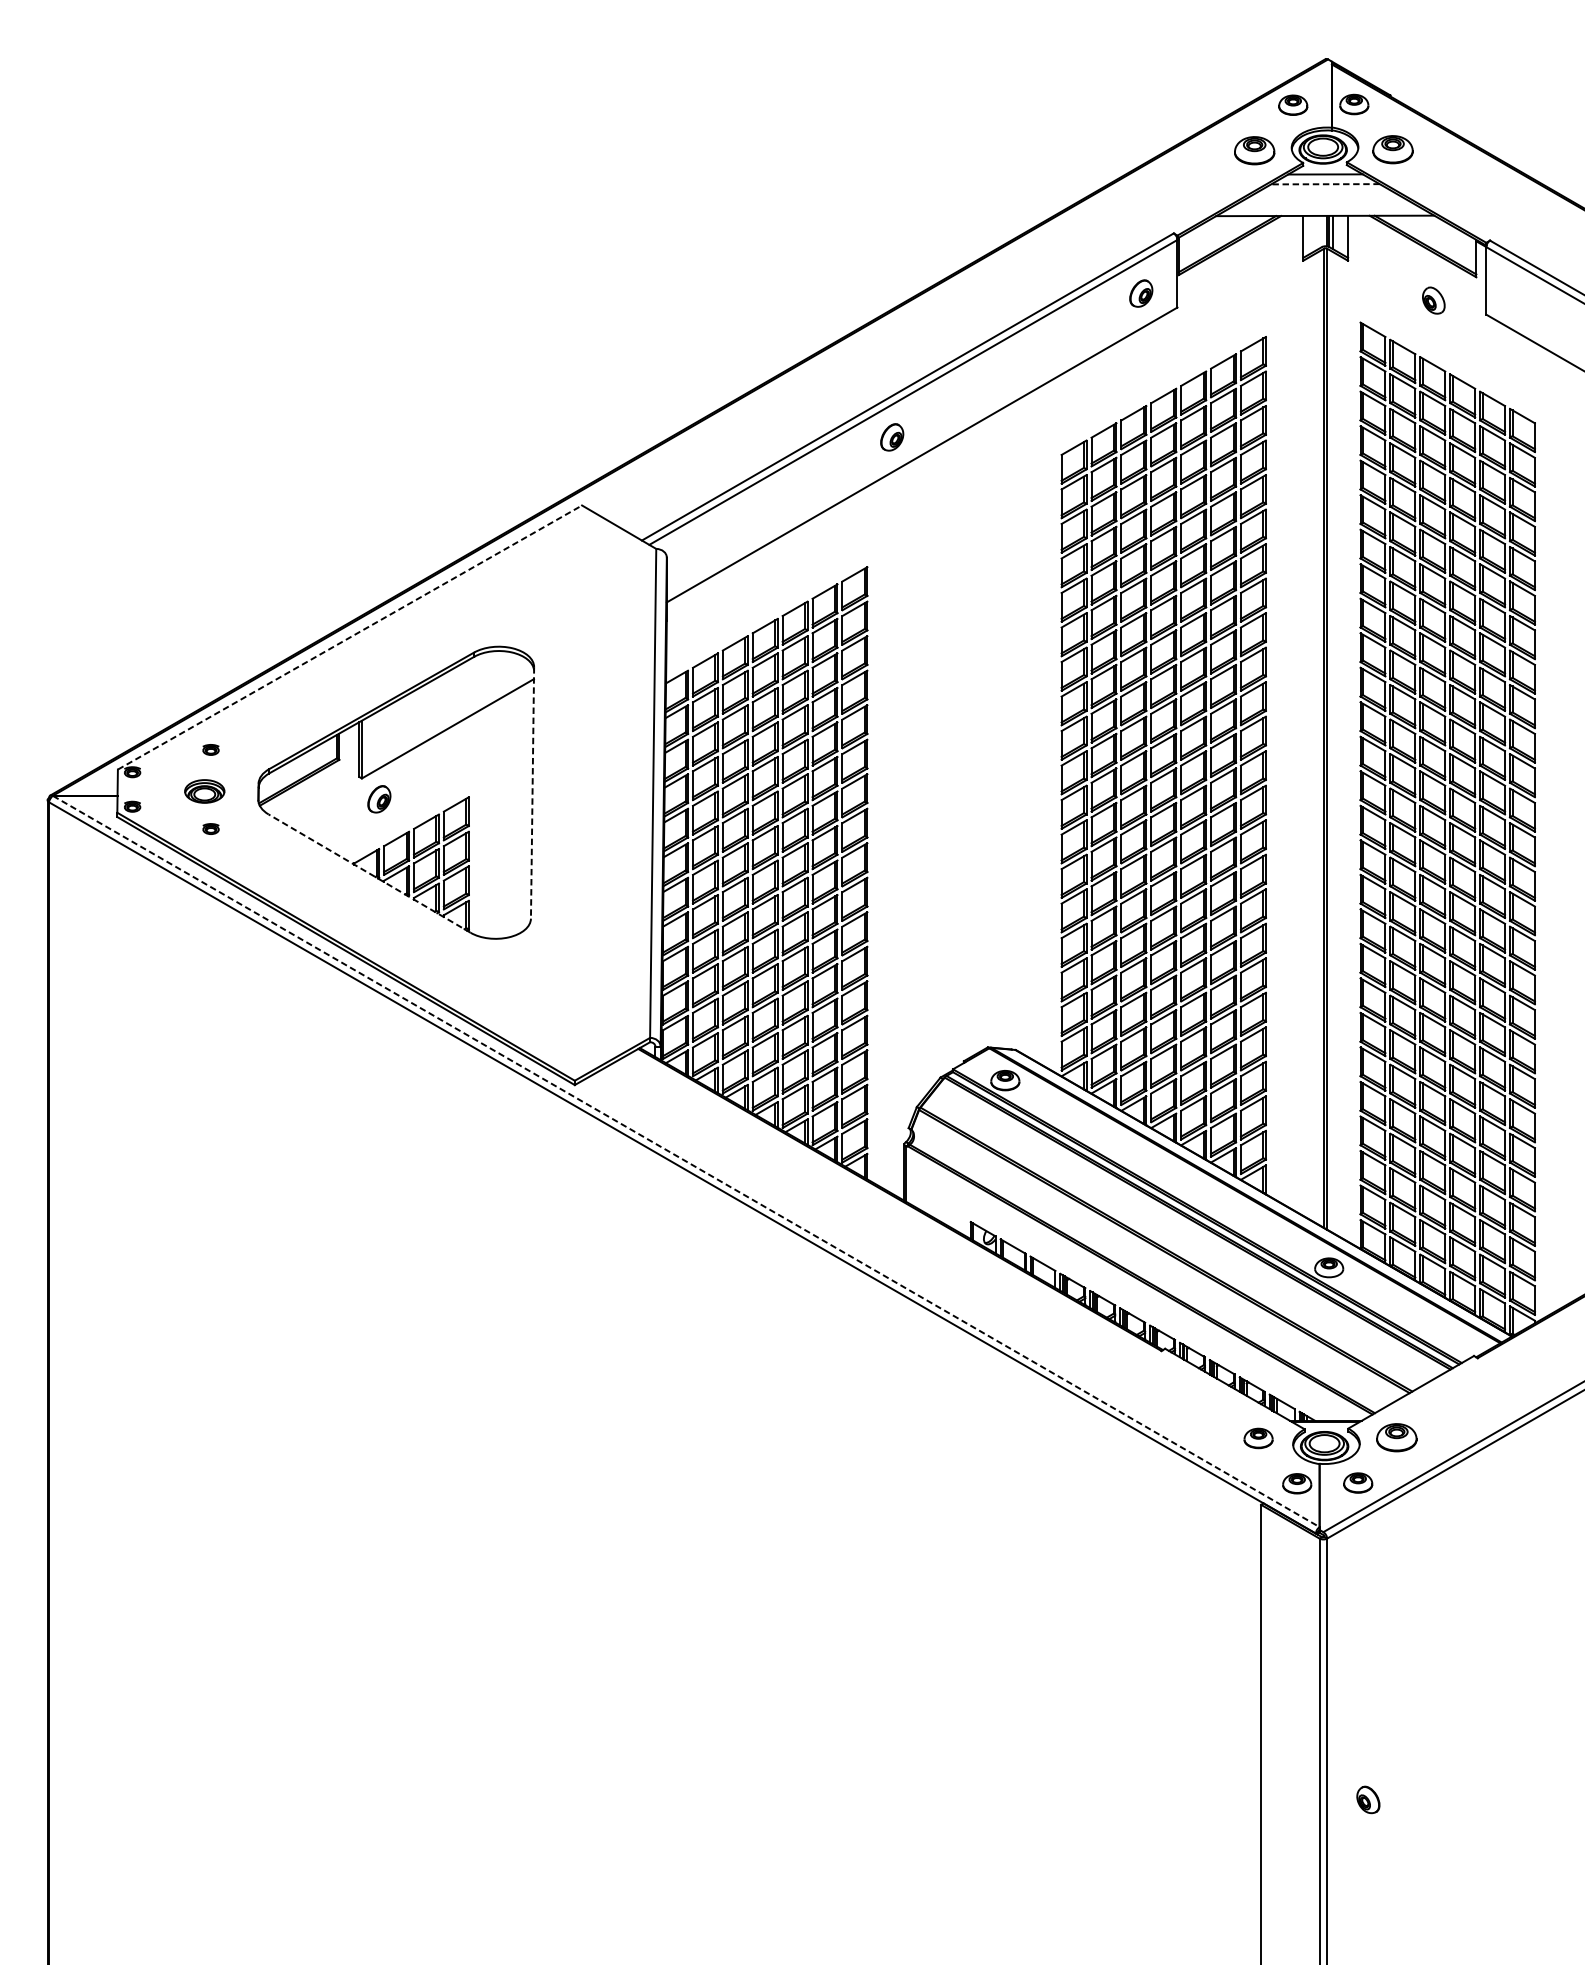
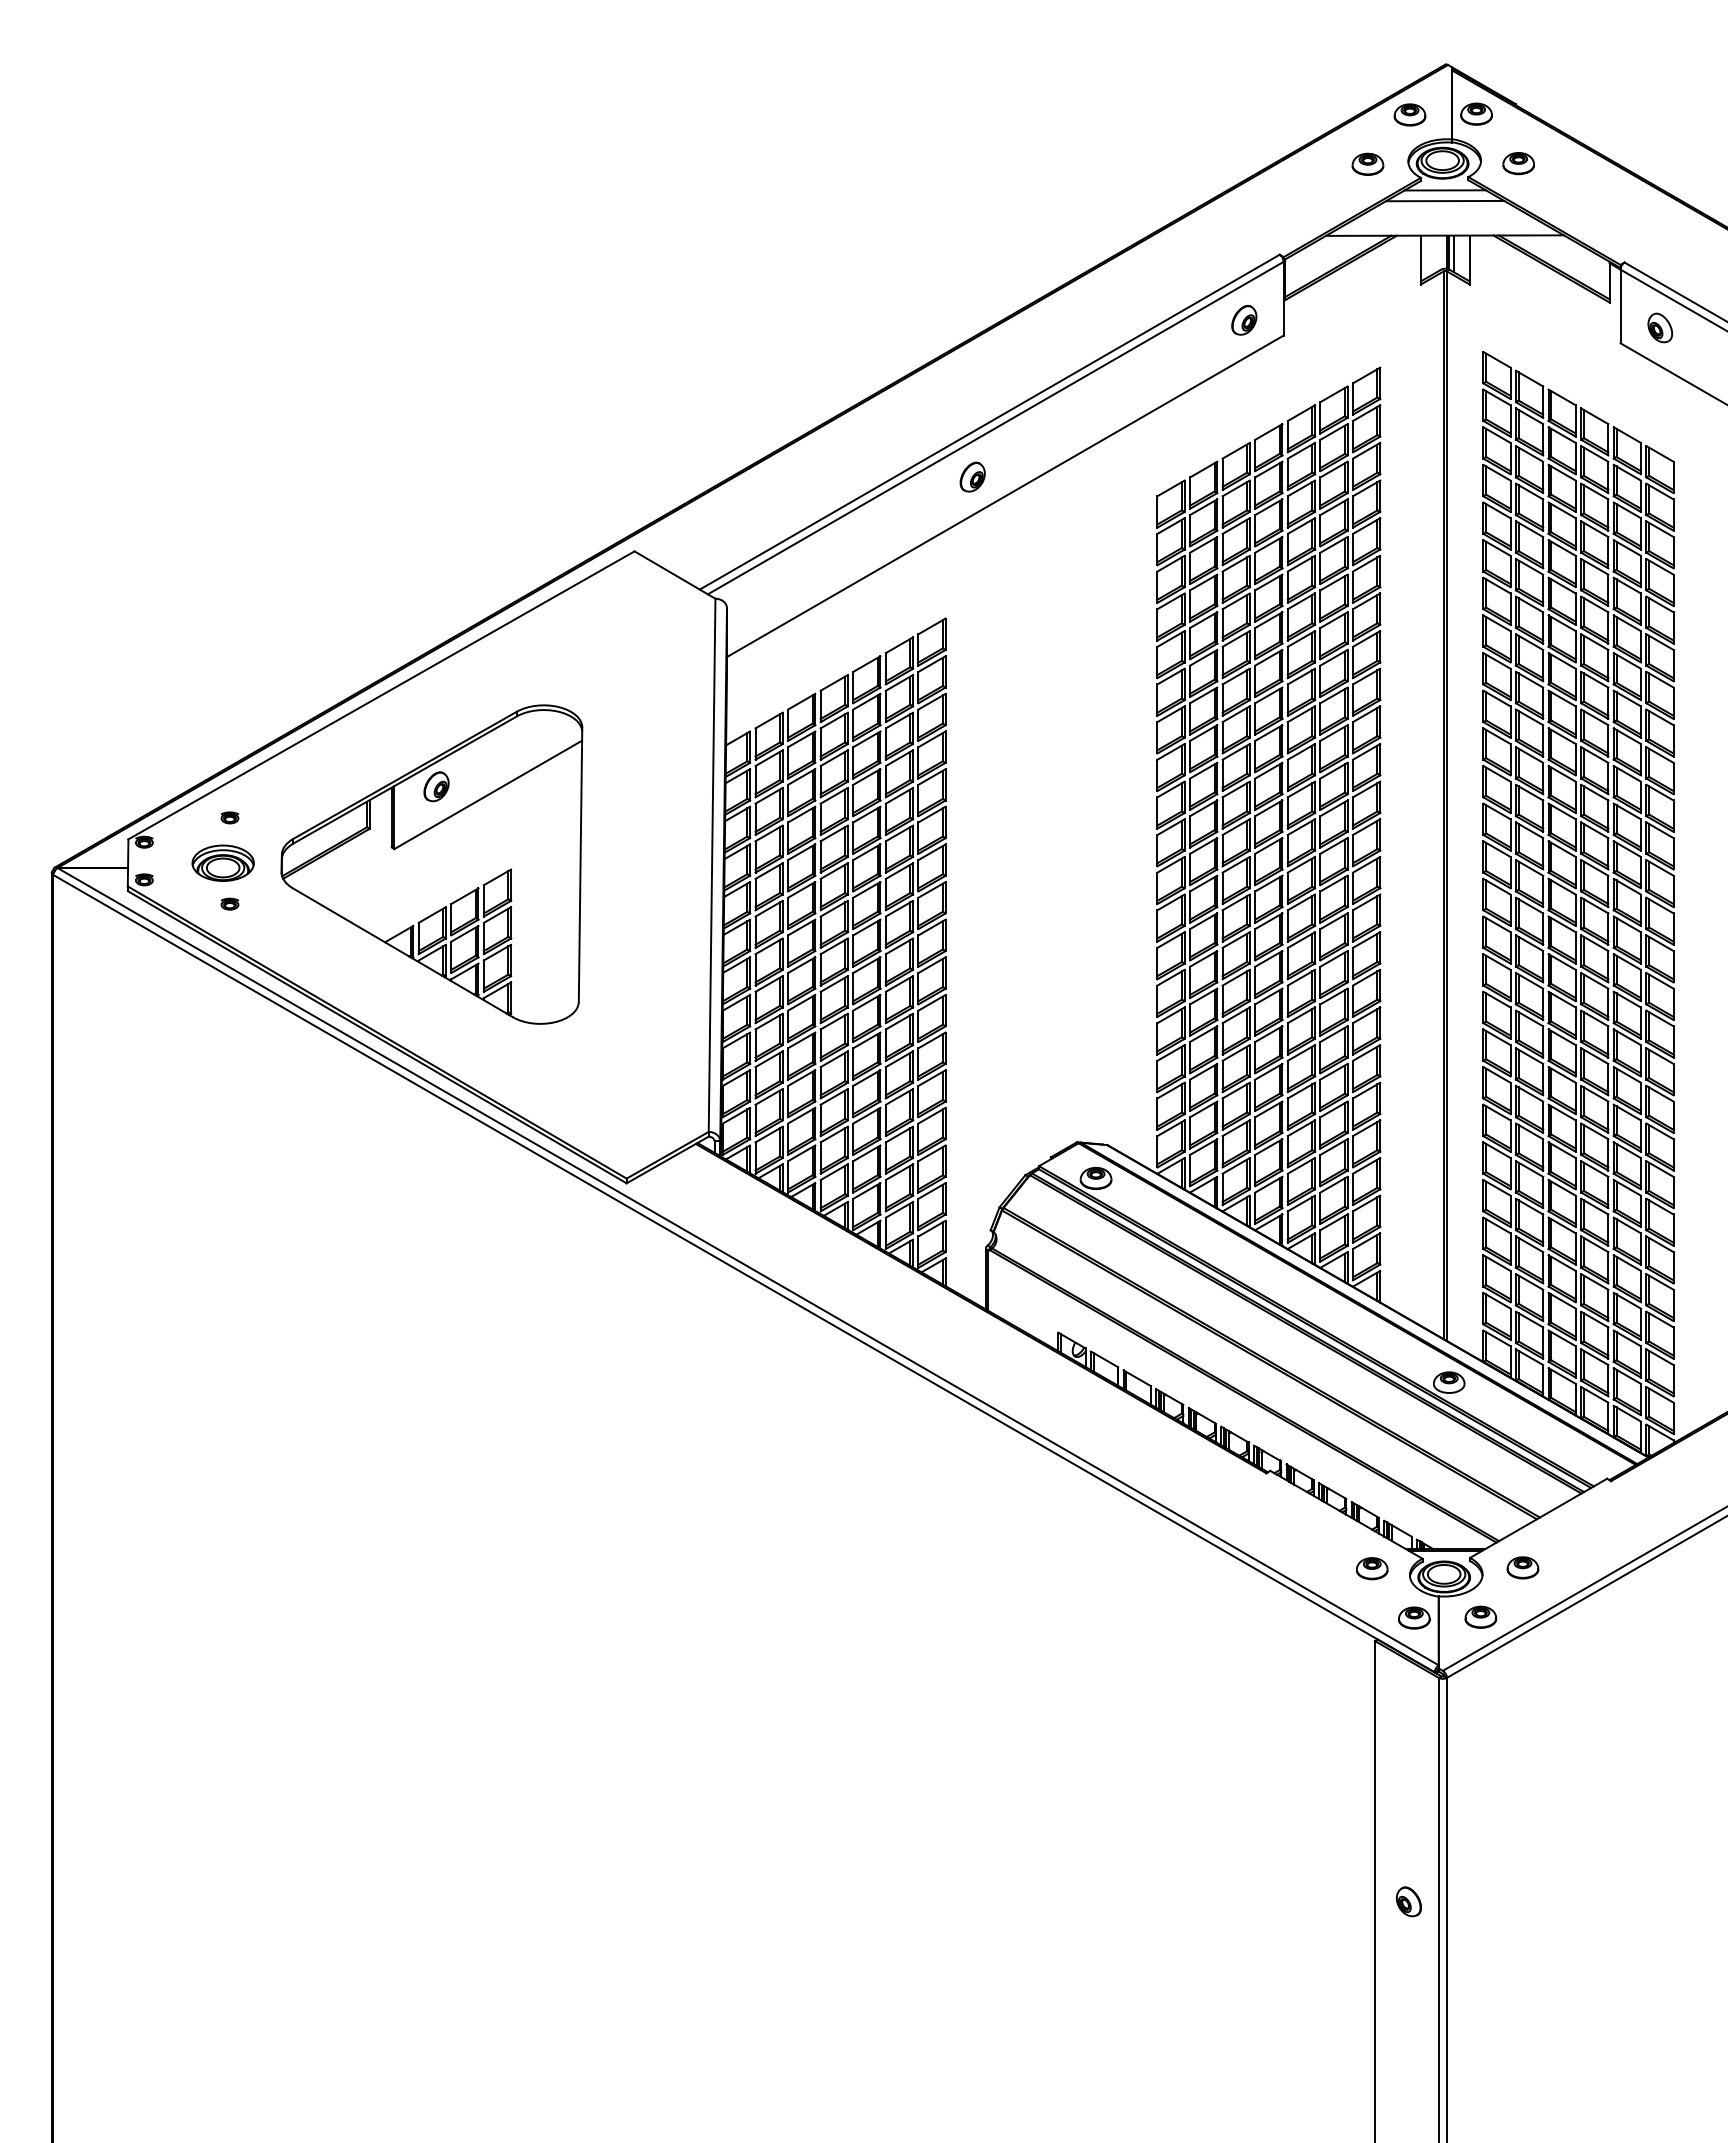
part: (1254, 149) -> (1367, 163), size x0.71
part: (1392, 149) -> (1518, 163), size x0.71
line: (1324, 184) -> (1444, 201), dashed -> solid
part: (1433, 300) -> (1659, 327), moved
line: (349, 637) -> (381, 695), dashed -> solid
part: (204, 790) -> (222, 862), size x1.43
line: (532, 793) -> (580, 865), dashed -> solid
part: (379, 799) -> (436, 786), moved
line: (369, 873) -> (402, 952), dashed -> solid
line: (686, 1161) -> (748, 1266), dashed -> solid
part: (1396, 1437) -> (1522, 1567), size x0.71
part: (1367, 1799) -> (1408, 1901), moved

